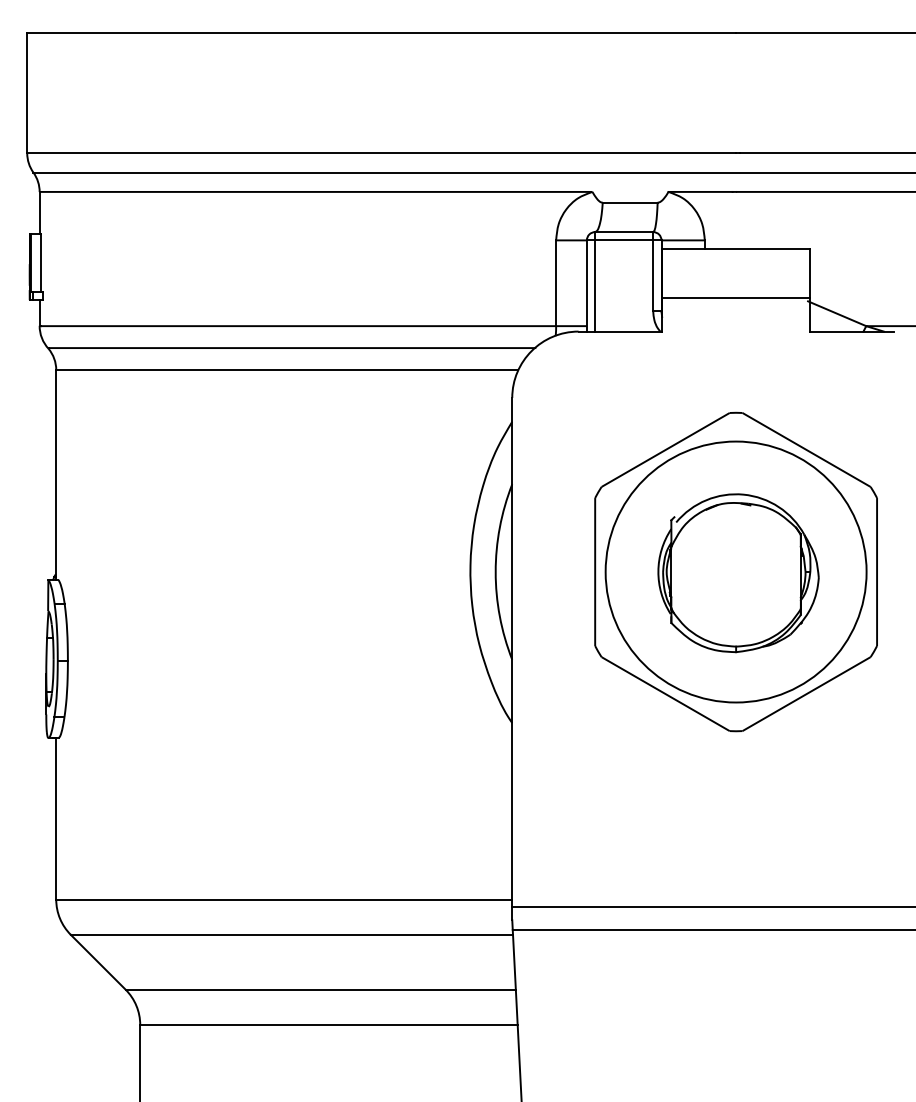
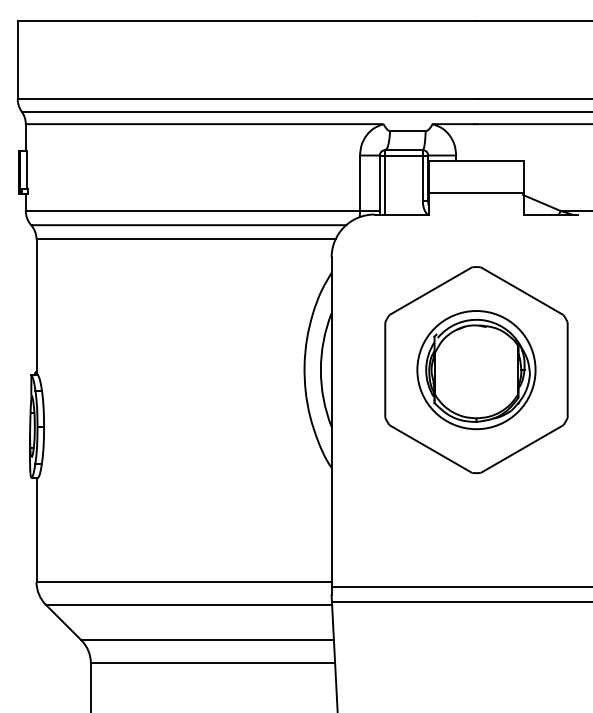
circle: (736, 571) -> (476, 369), size x0.7

